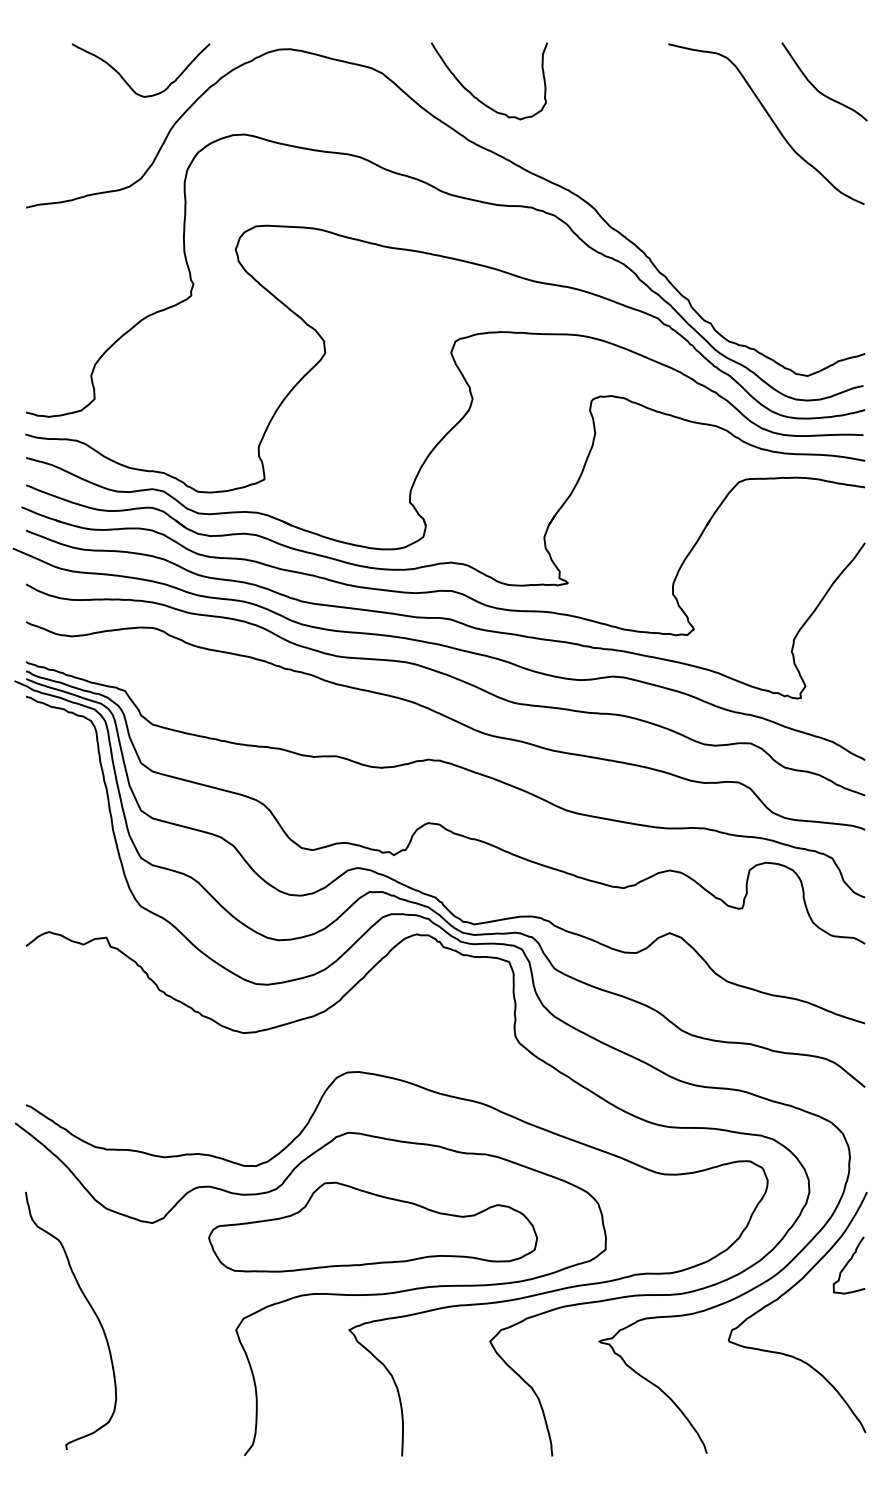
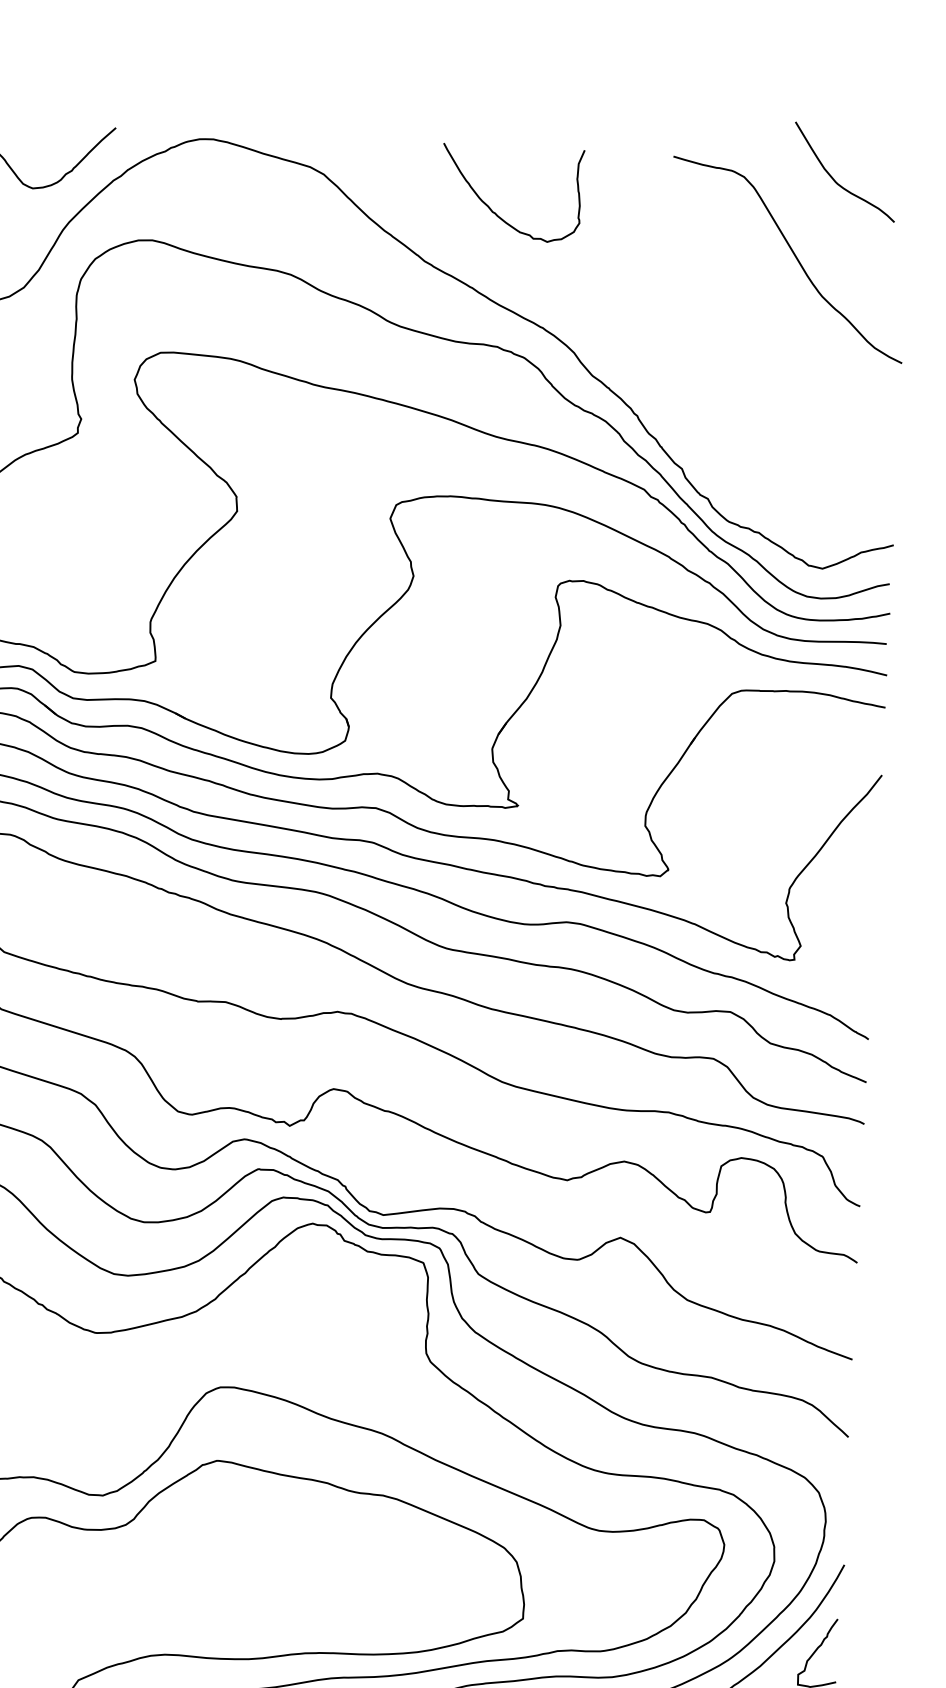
curve: (816, 87) -> (834, 178), moved
curve: (477, 97) -> (496, 212), moved
part: (373, 1226) -> (242, 1576), removed

